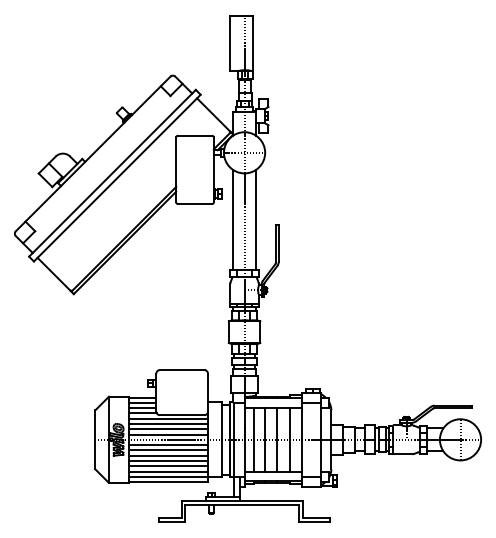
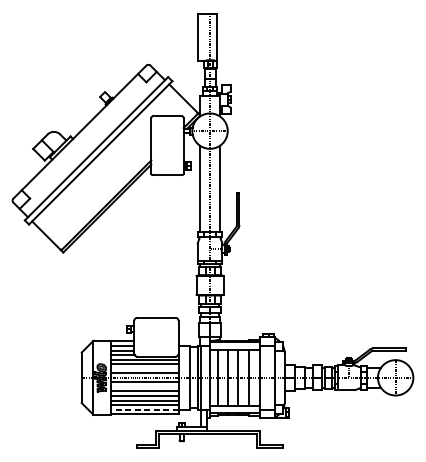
line: (168, 429) -> (144, 368), removed
line: (168, 450) -> (144, 386), removed
line: (168, 476) -> (144, 409), solid -> dashed

